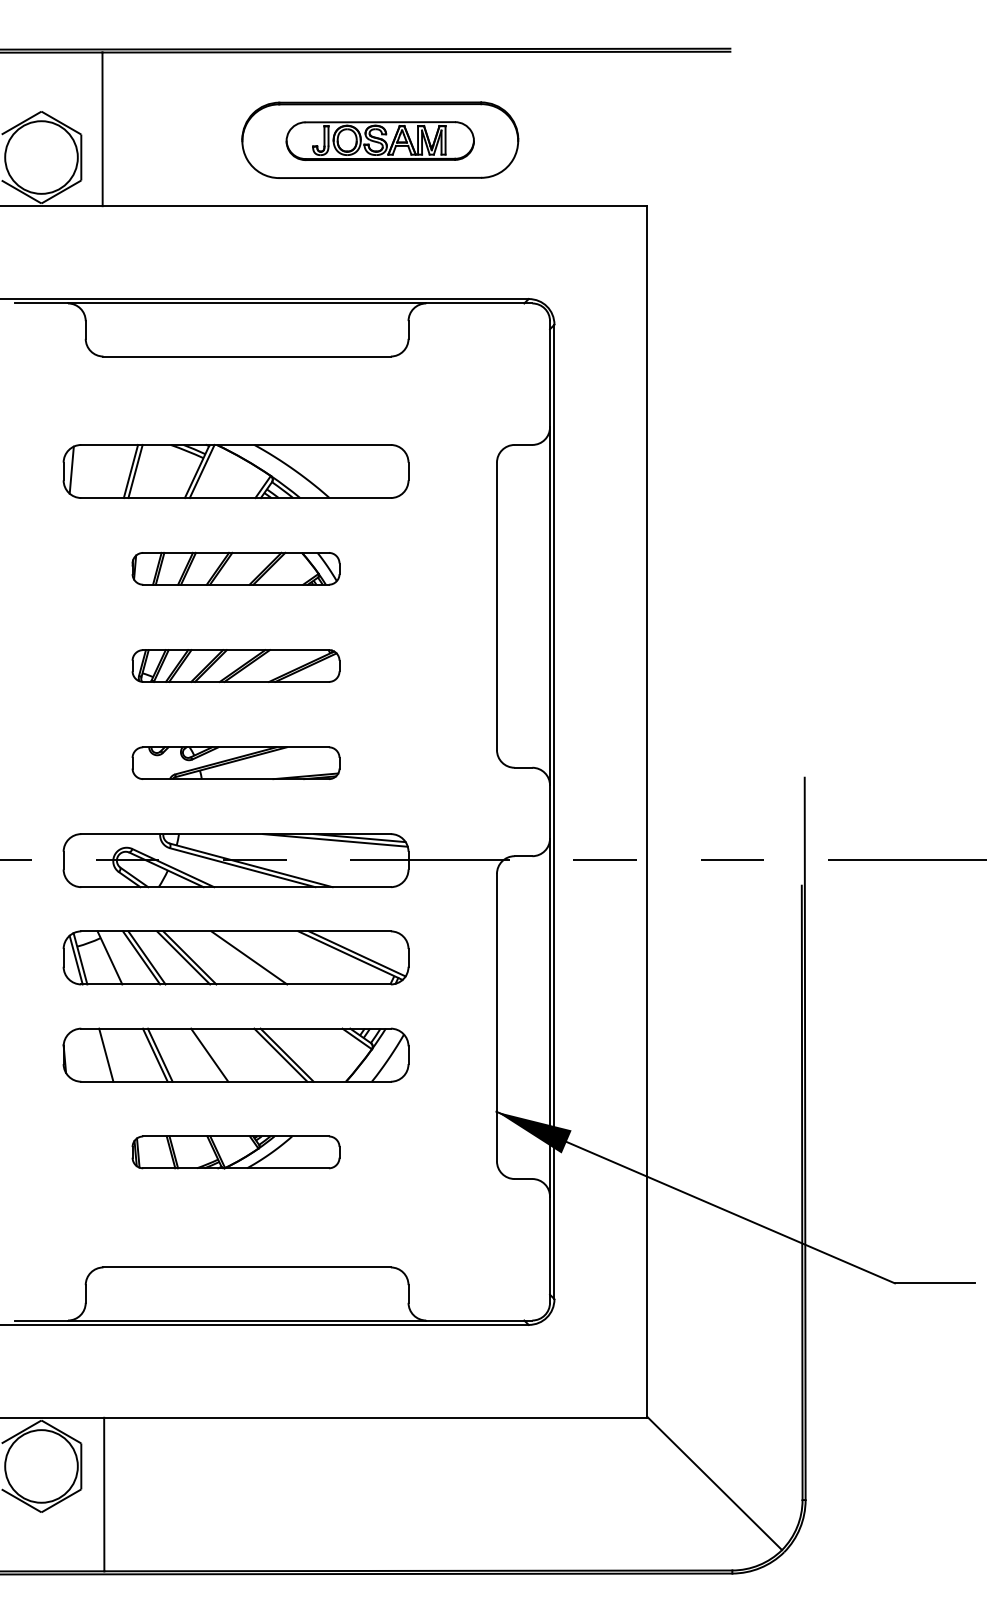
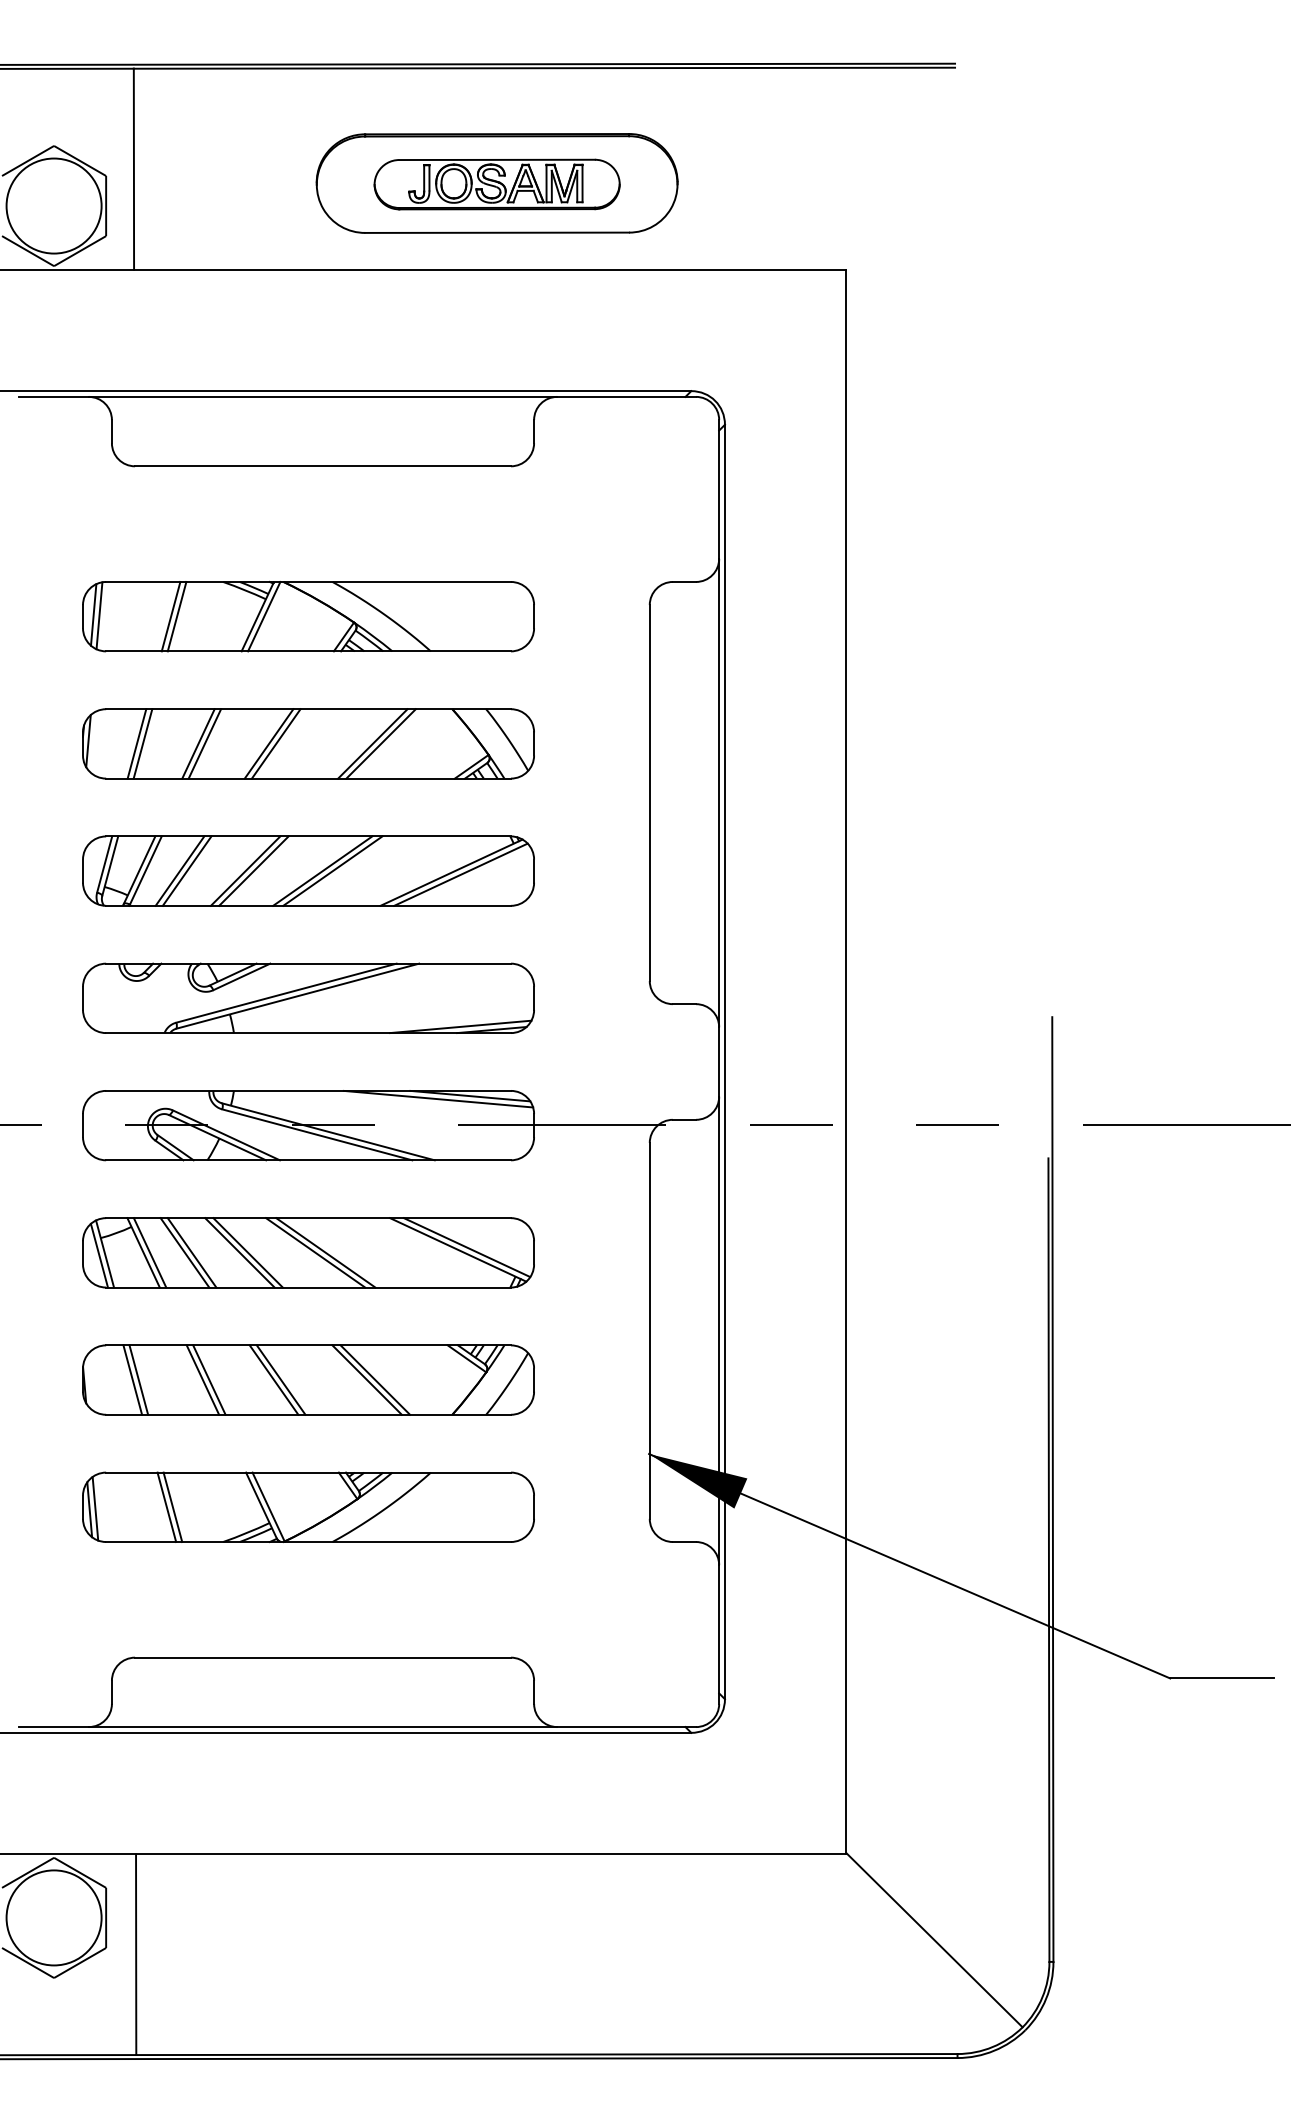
line: (76, 470) -> (99, 615), added
part: (236, 568) -> (308, 743), size x1.67
part: (236, 665) -> (308, 870), size x1.67
part: (236, 762) -> (308, 997), size x1.67
line: (114, 957) -> (149, 1252), added
line: (241, 957) -> (315, 1252), added
line: (101, 1054) -> (132, 1379), added
line: (214, 1054) -> (280, 1379), added
part: (236, 1151) -> (308, 1506), size x1.67

